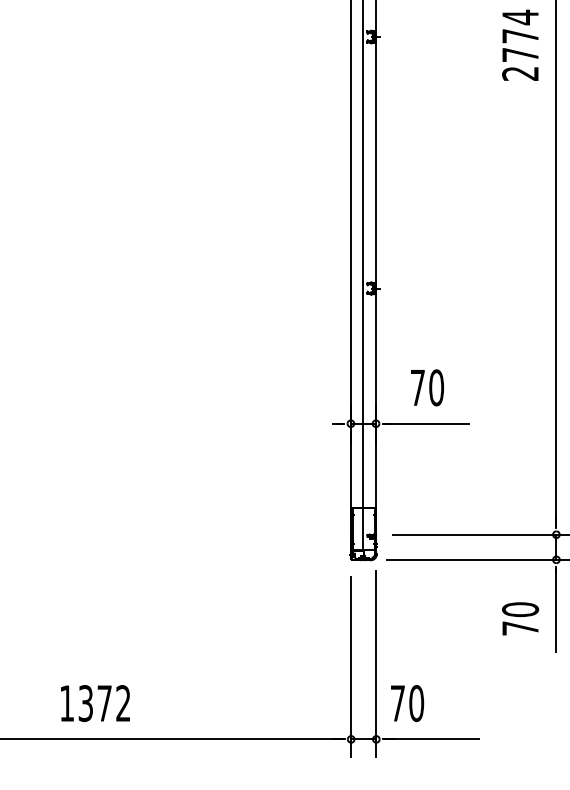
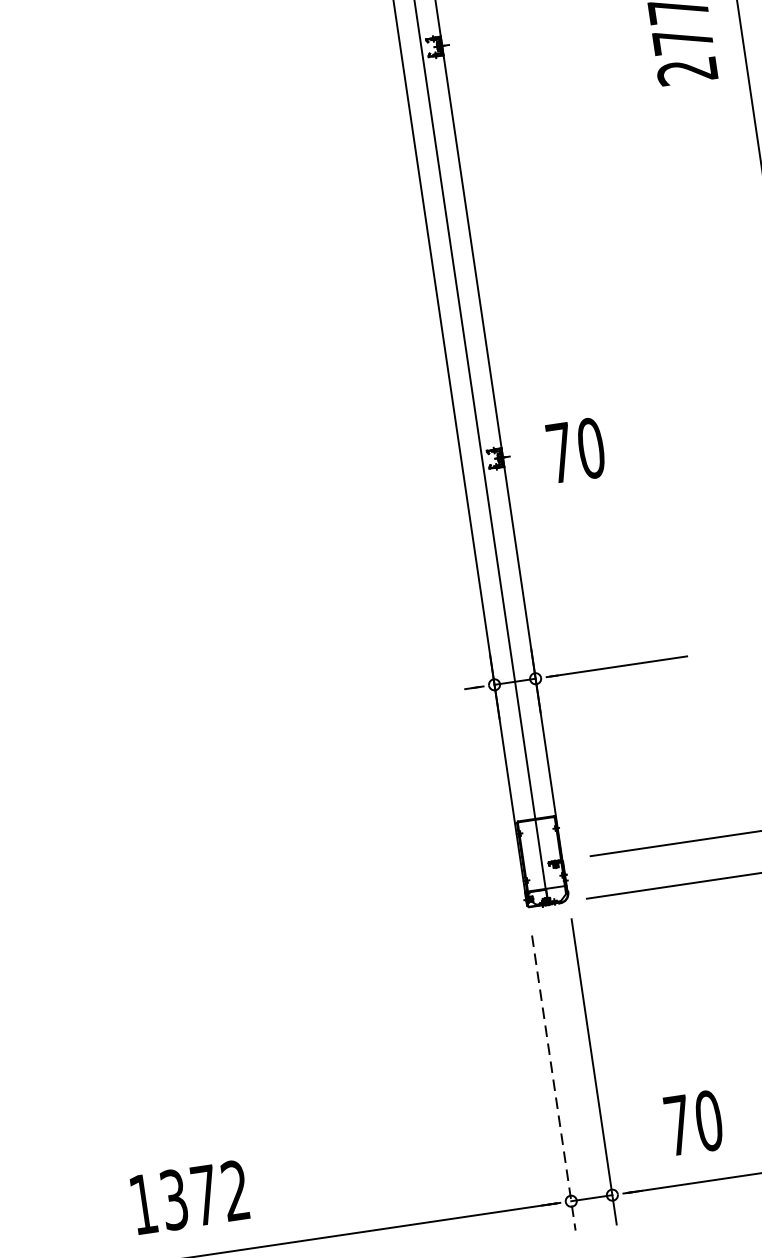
text: (427, 387) -> (576, 449), moved
line: (351, 667) -> (554, 1083), solid -> dashed
text: (95, 703) -> (190, 1197), moved
text: (407, 703) -> (693, 1123), moved

